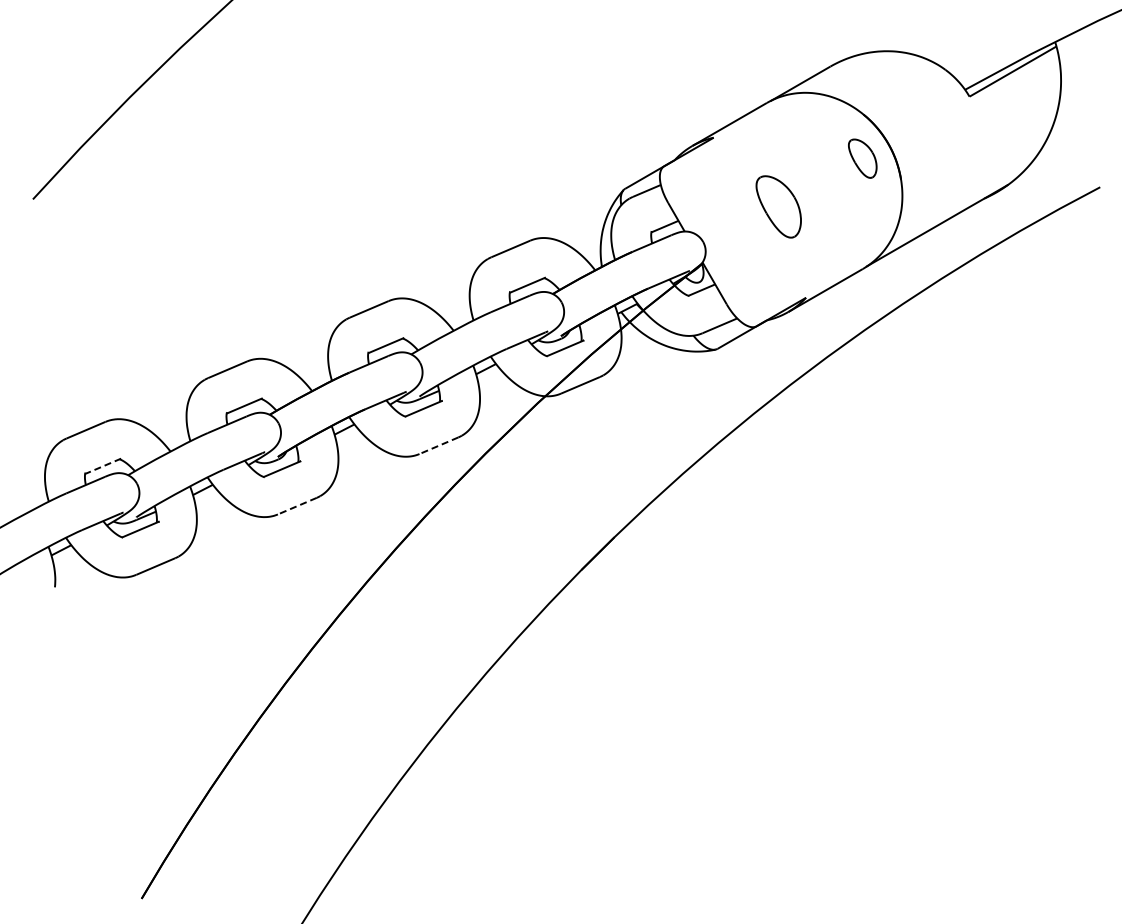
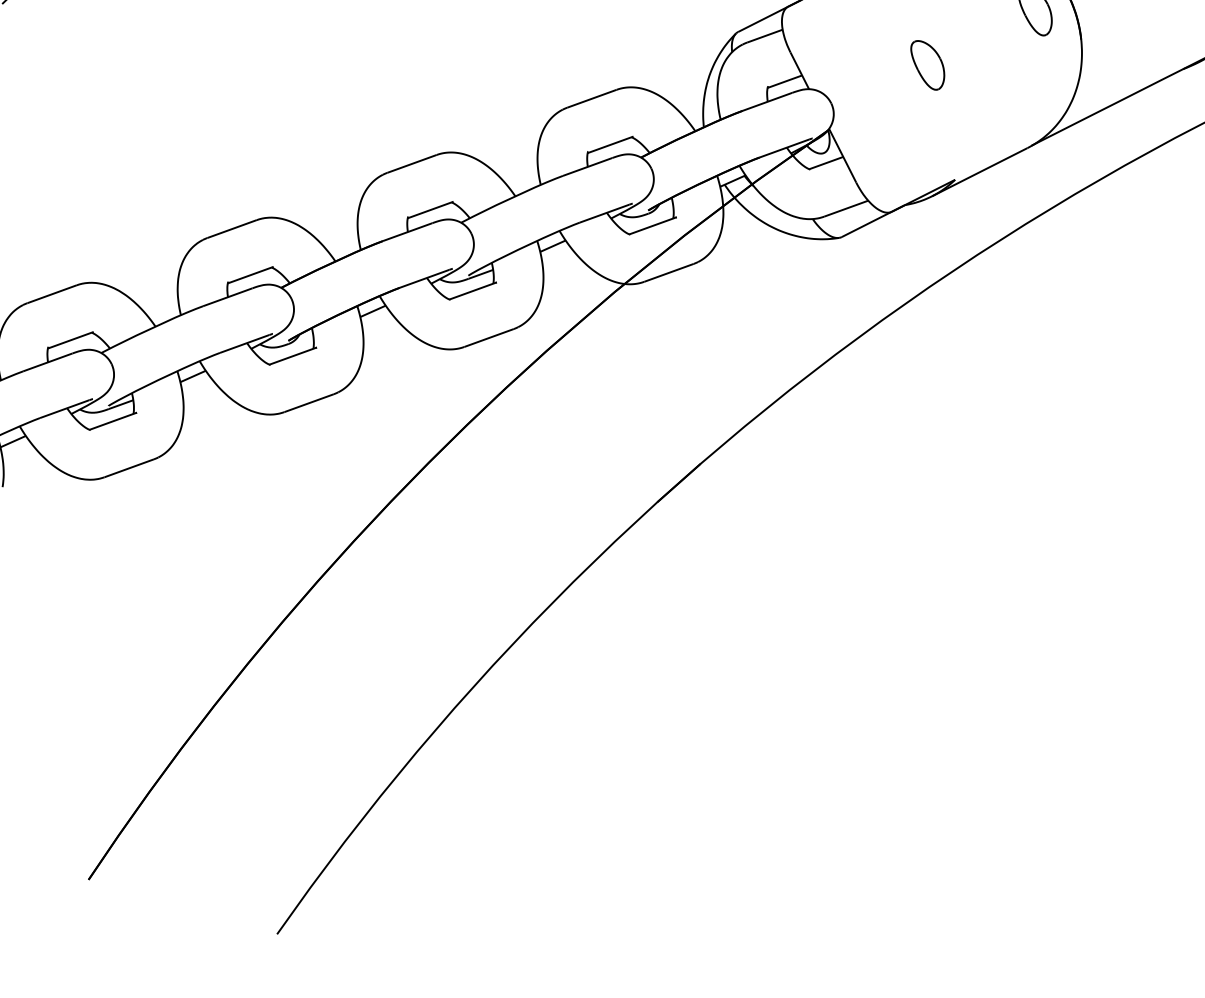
part: (778, 207) -> (927, 65), size x0.62
line: (438, 445) -> (488, 337), dashed -> solid
line: (103, 466) -> (71, 340), dashed -> solid
line: (296, 506) -> (308, 403), dashed -> solid

